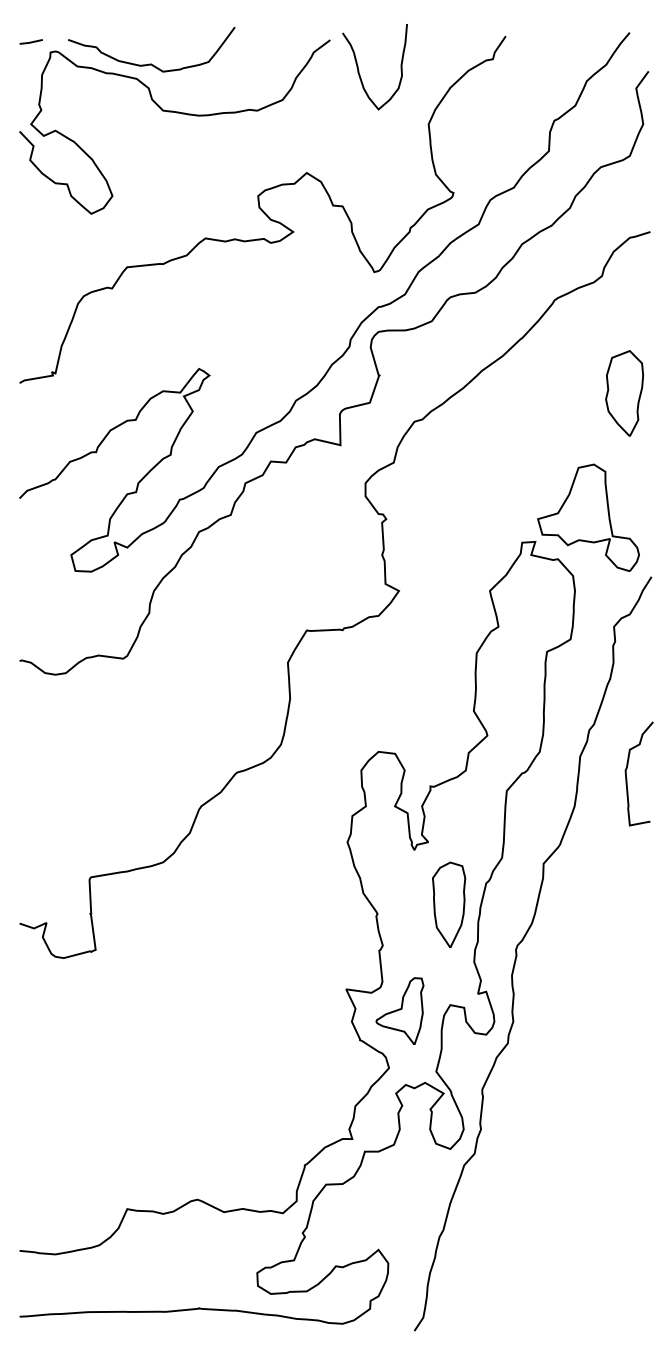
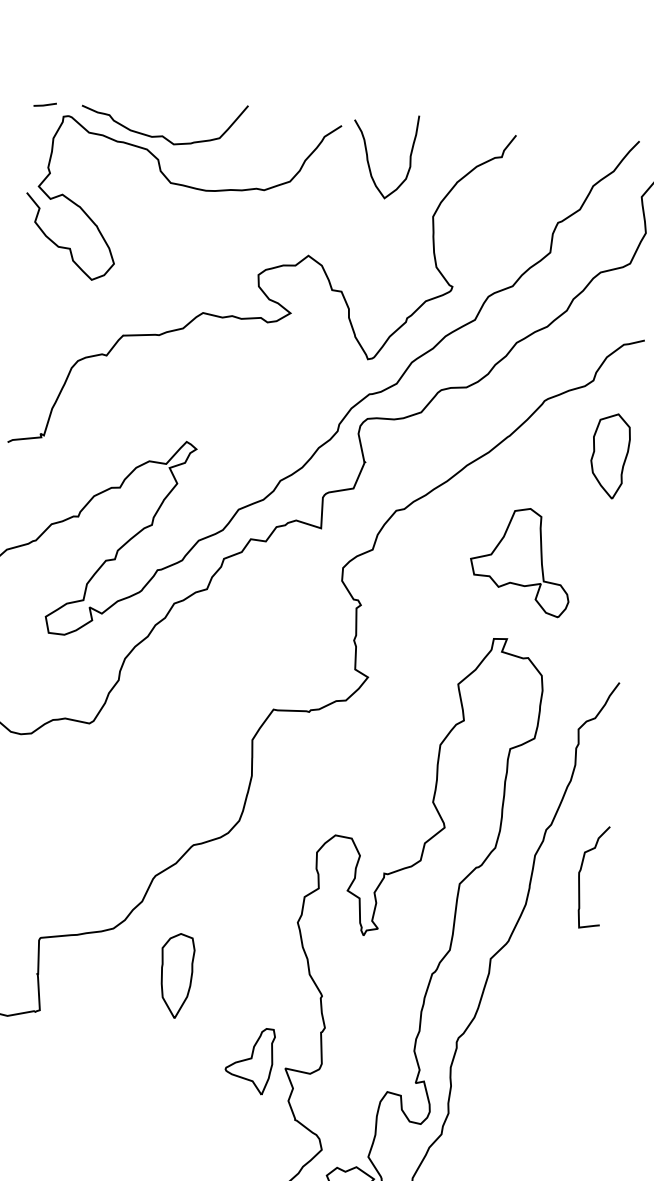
part: (624, 393) -> (610, 456), moved
part: (588, 517) -> (521, 560), moved
part: (449, 904) -> (177, 975), moved
part: (399, 1010) -> (249, 1059), moved

